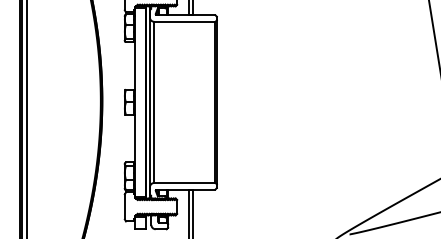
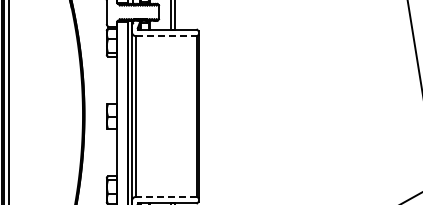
line: (184, 21) -> (166, 35), solid -> dashed
line: (184, 182) -> (166, 196), solid -> dashed

